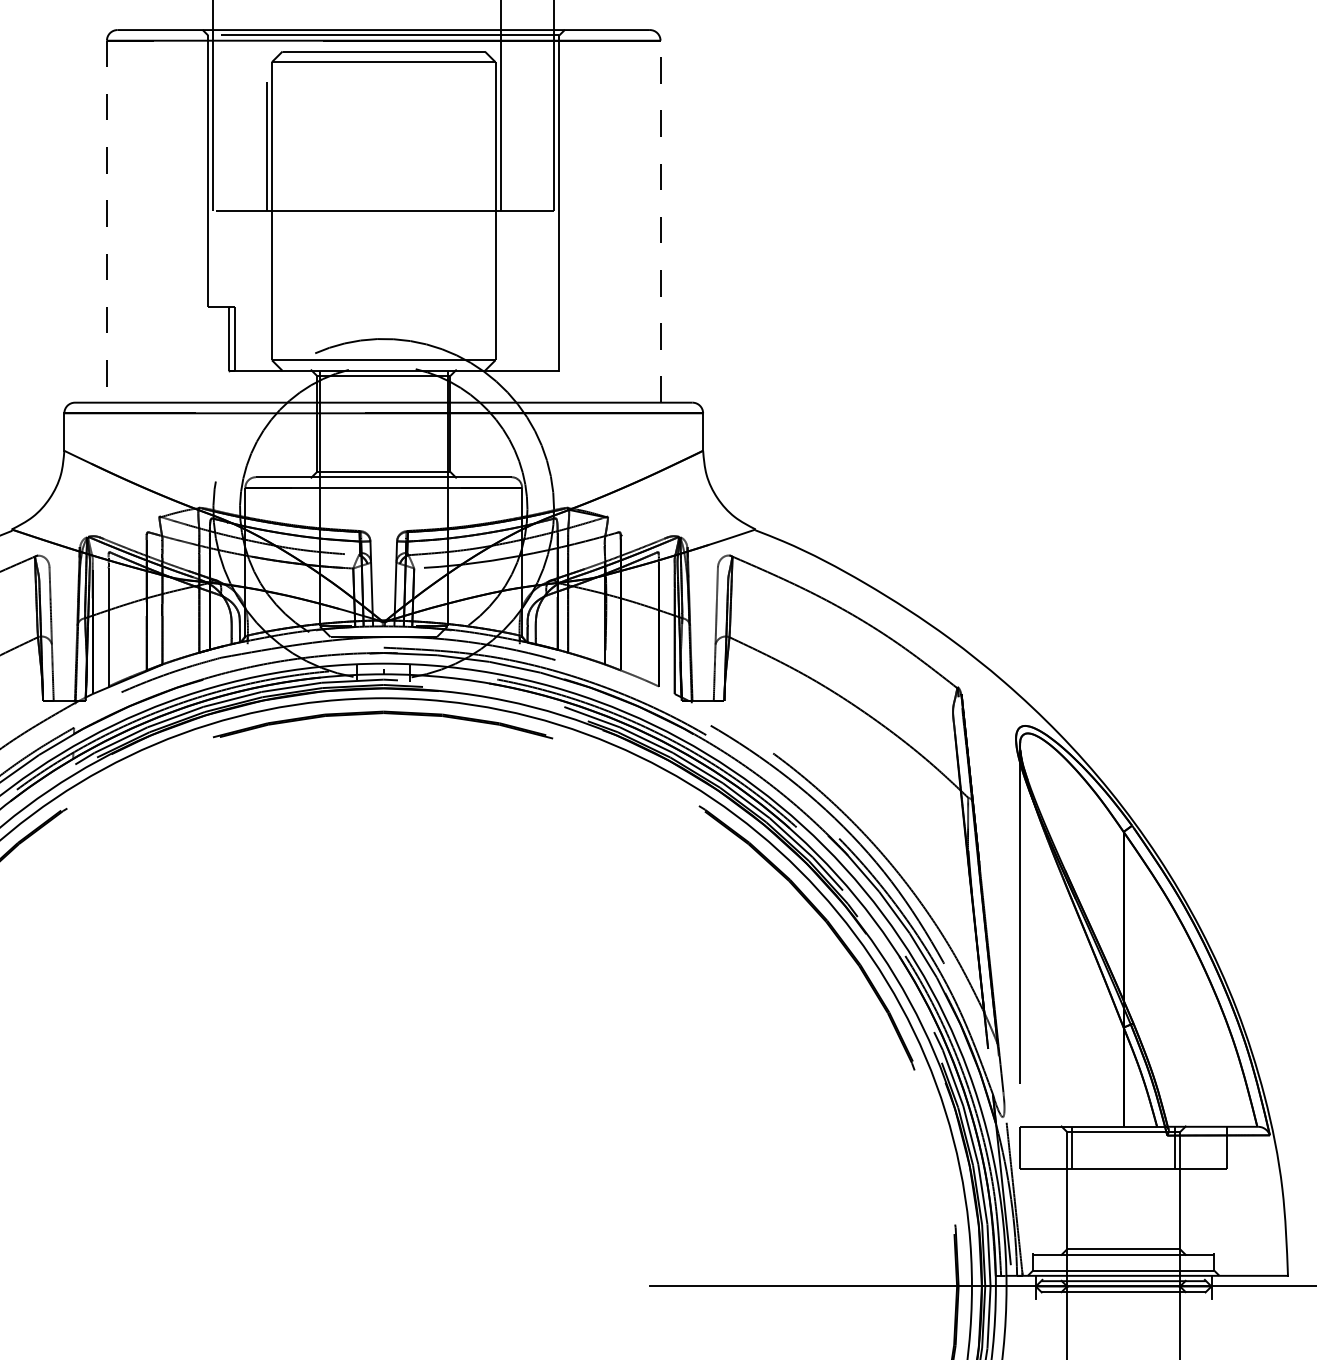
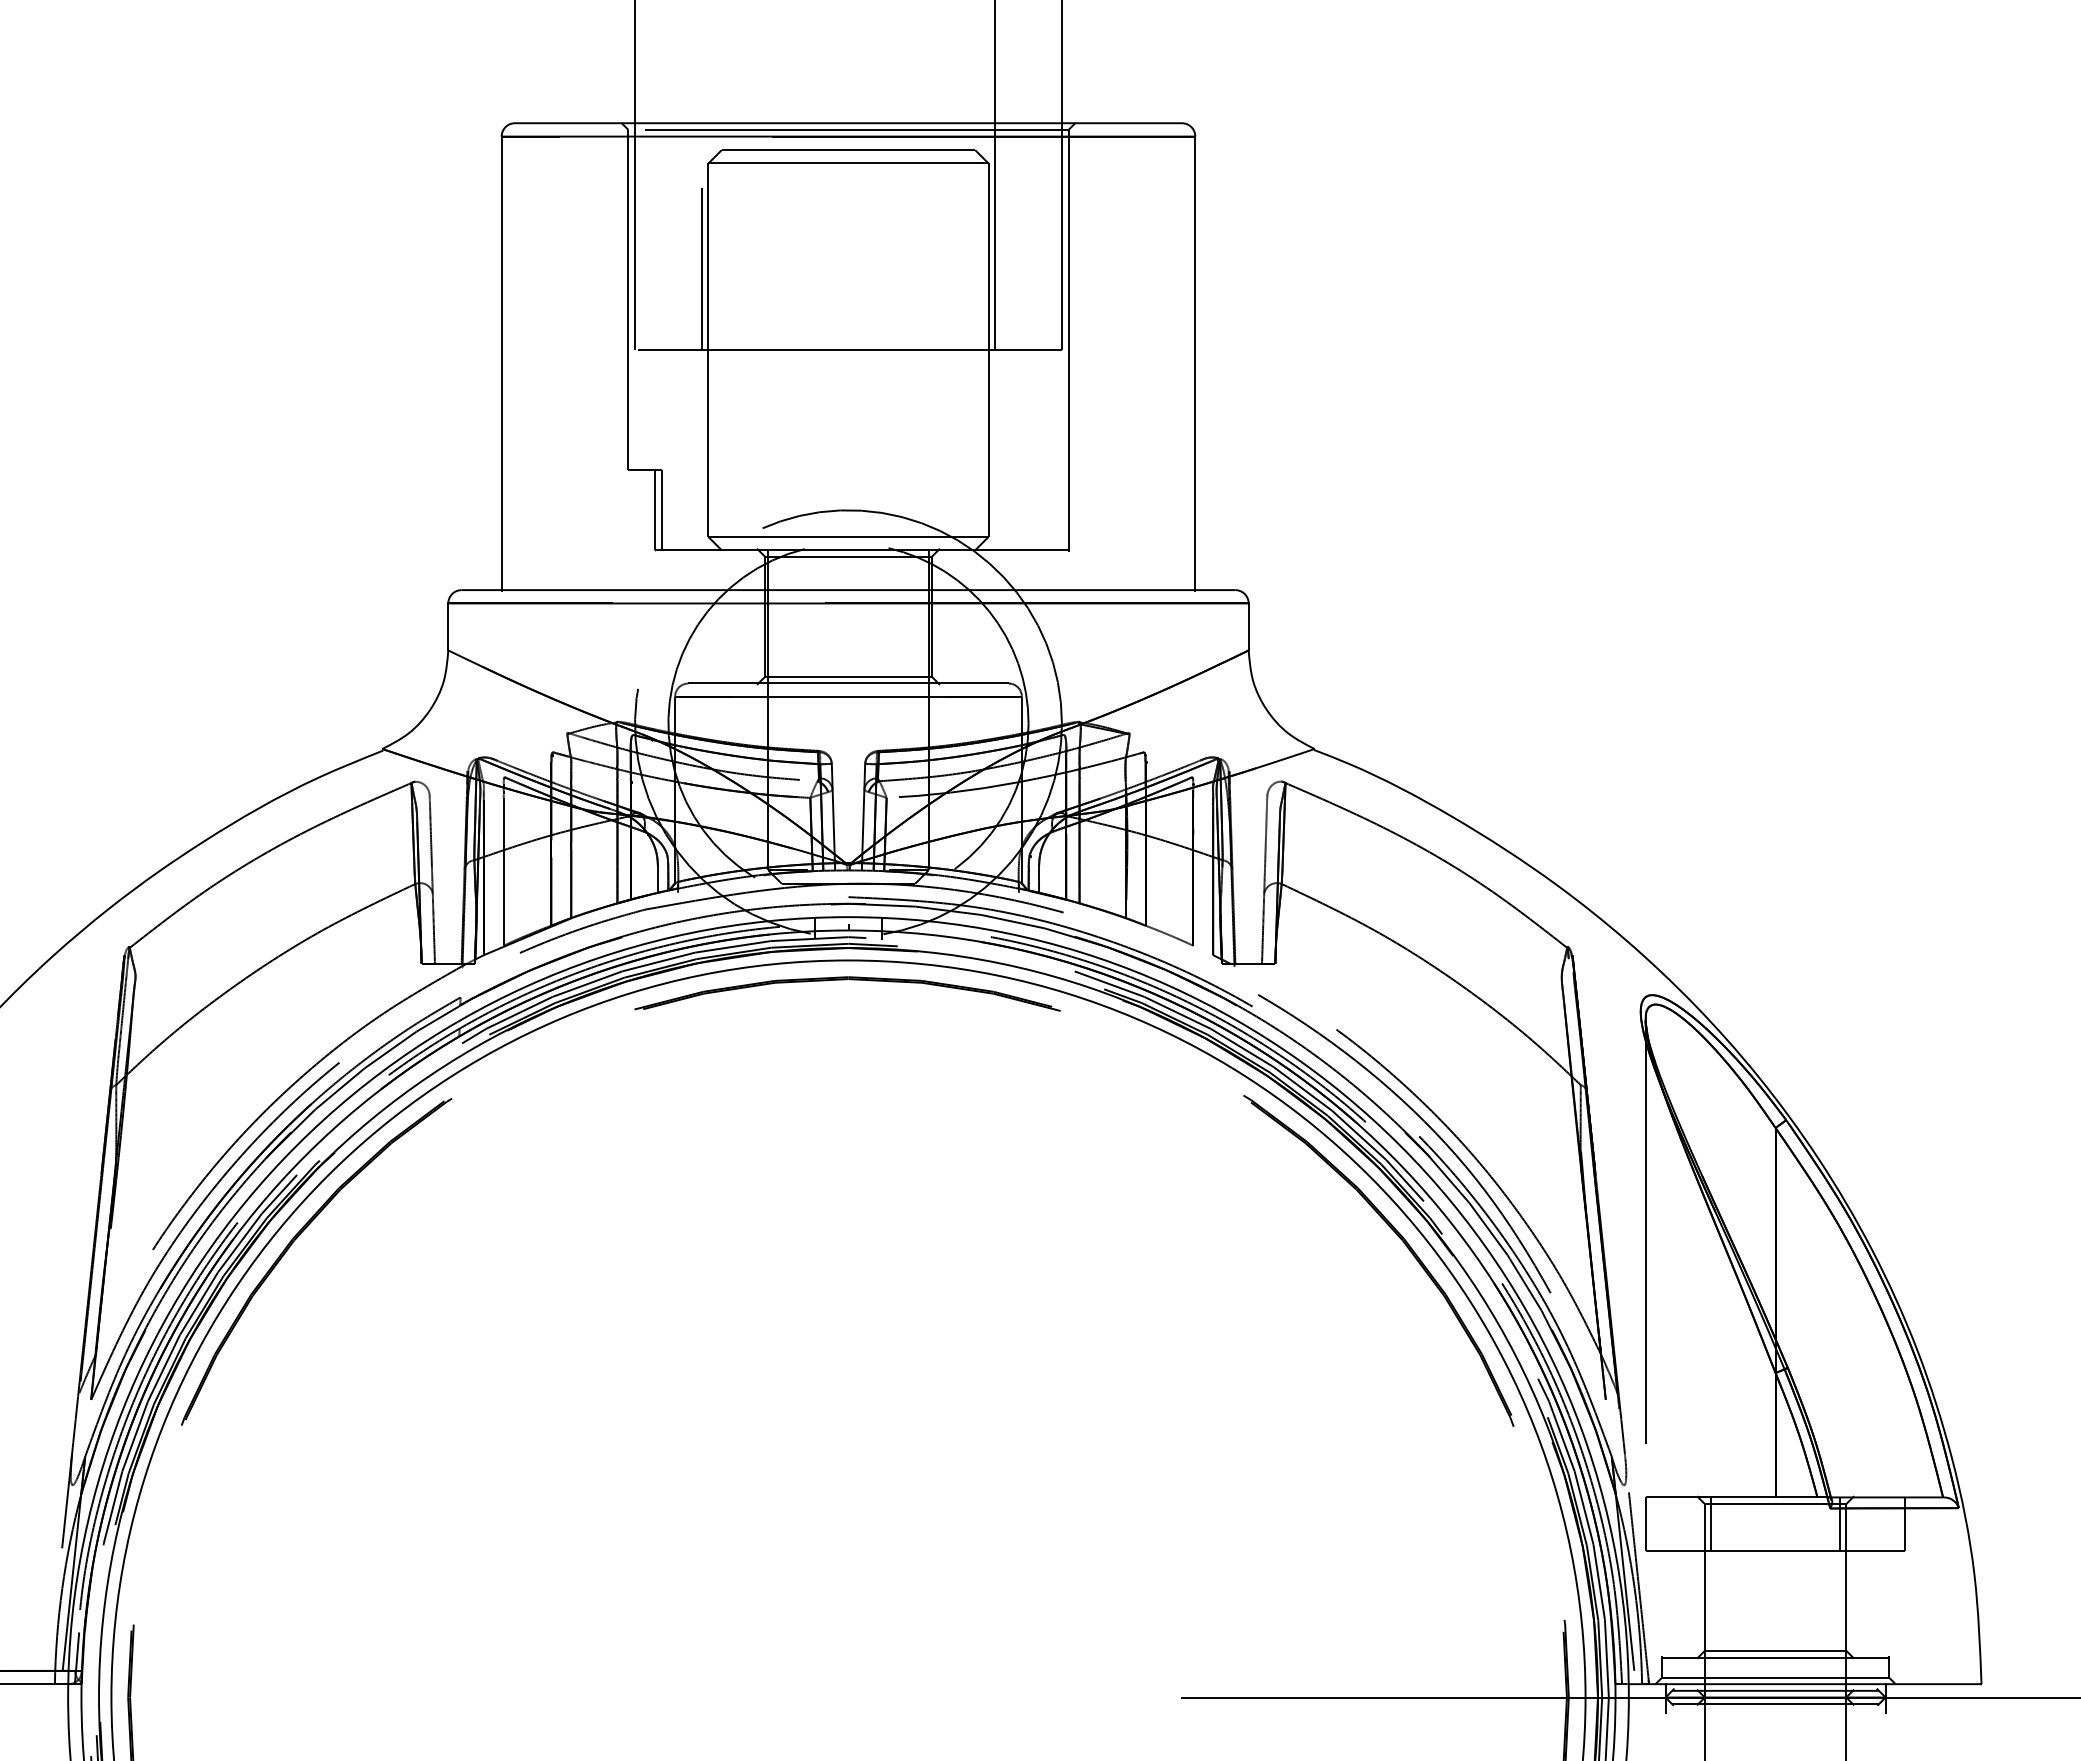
line: (660, 221) -> (1195, 363), dashed -> solid
line: (106, 222) -> (501, 364), dashed -> solid

